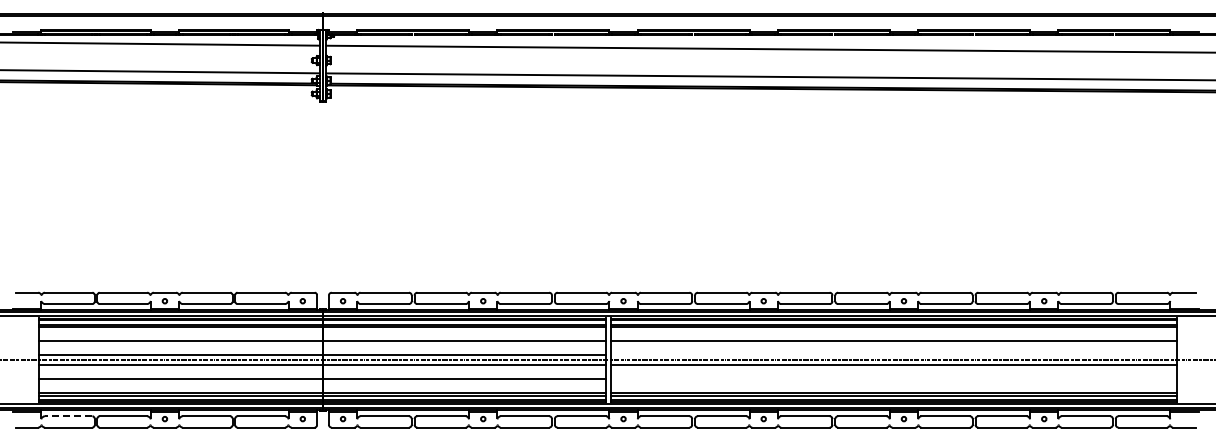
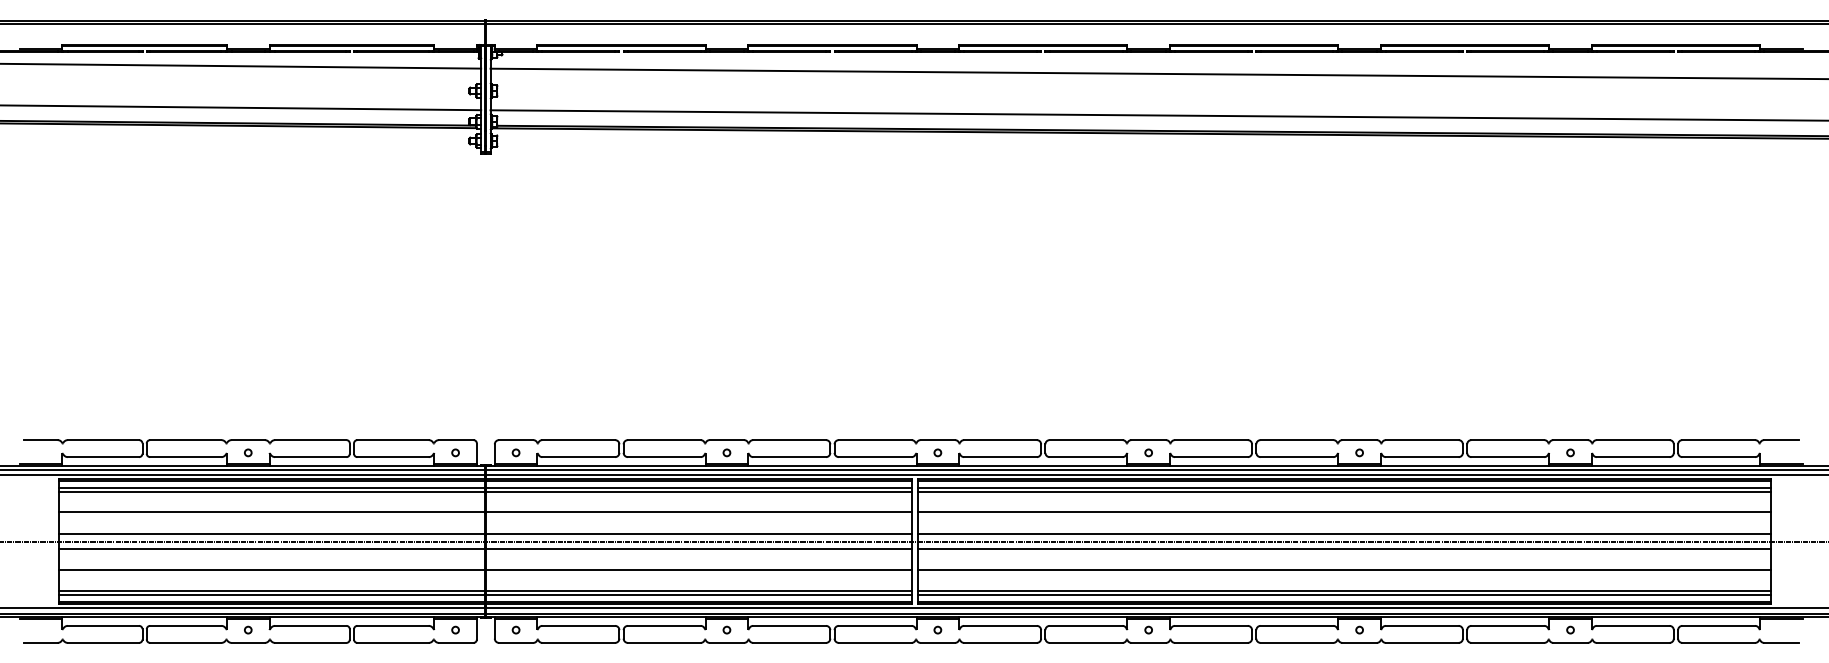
line: (893, 355) -> (1343, 534), added
line: (893, 379) -> (1343, 570), added
line: (68, 416) -> (103, 626), dashed -> solid

